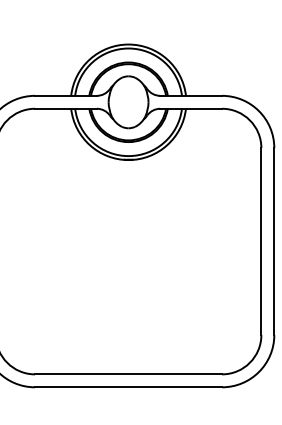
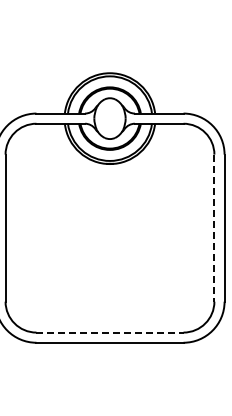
line: (261, 242) -> (214, 228), solid -> dashed
line: (127, 374) -> (109, 332), solid -> dashed

